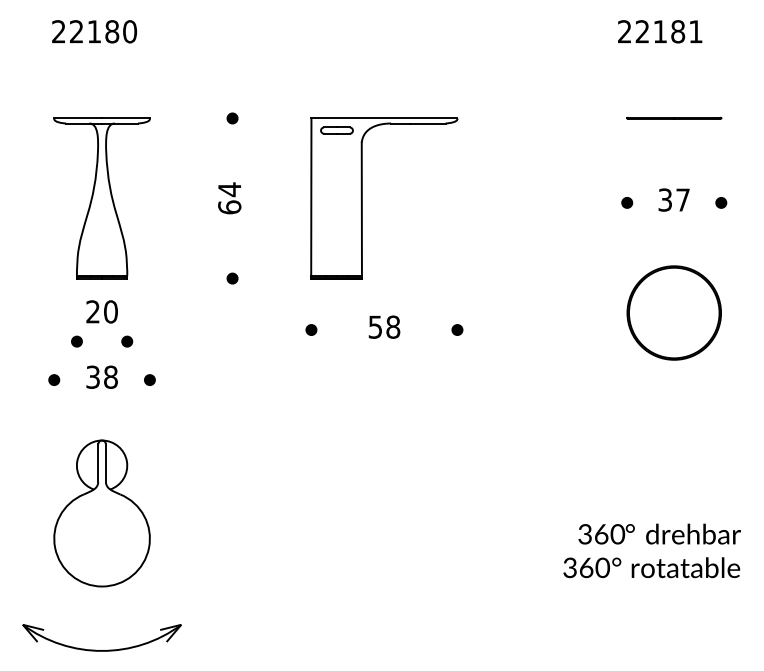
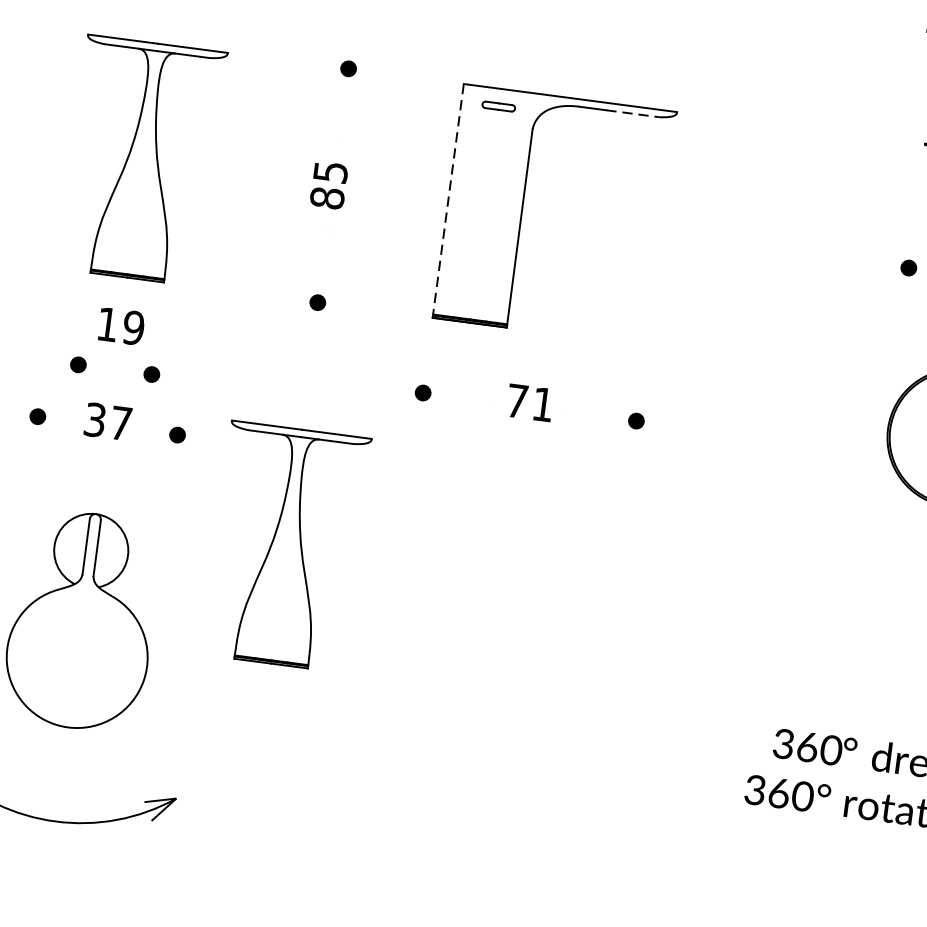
line: (427, 123) -> (632, 113), solid -> dashed
part: (336, 130) -> (498, 106), size x0.7
line: (311, 197) -> (448, 199), solid -> dashed
text: (229, 198) -> (328, 185), 64 -> 85
text: (101, 311) -> (120, 325), 20 -> 19
text: (384, 326) -> (530, 401), 58 -> 71
text: (110, 376) -> (120, 422), 38 -> 37
part: (232, 445) -> (285, 546), added

